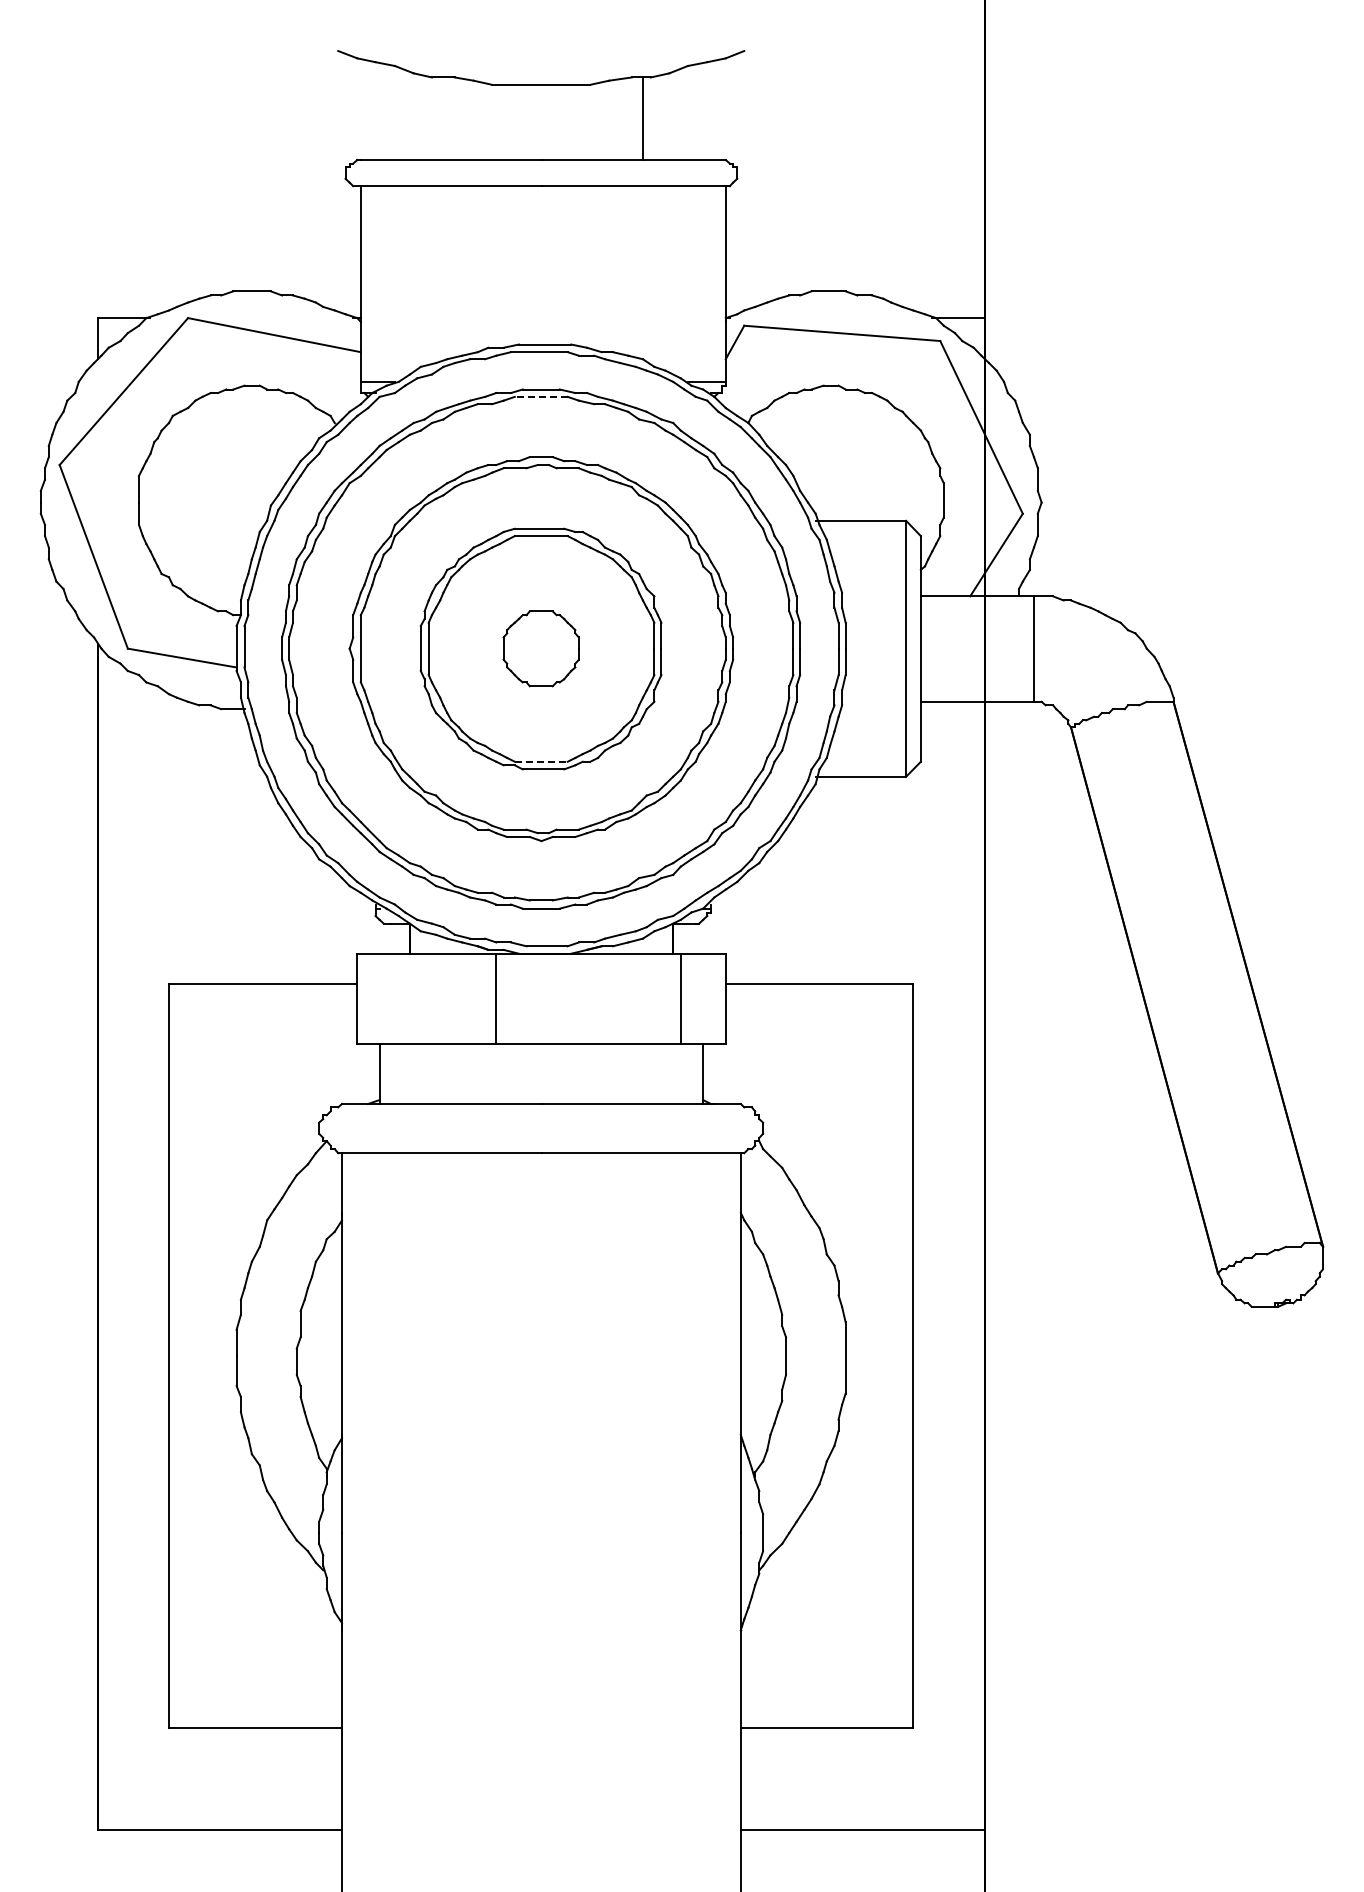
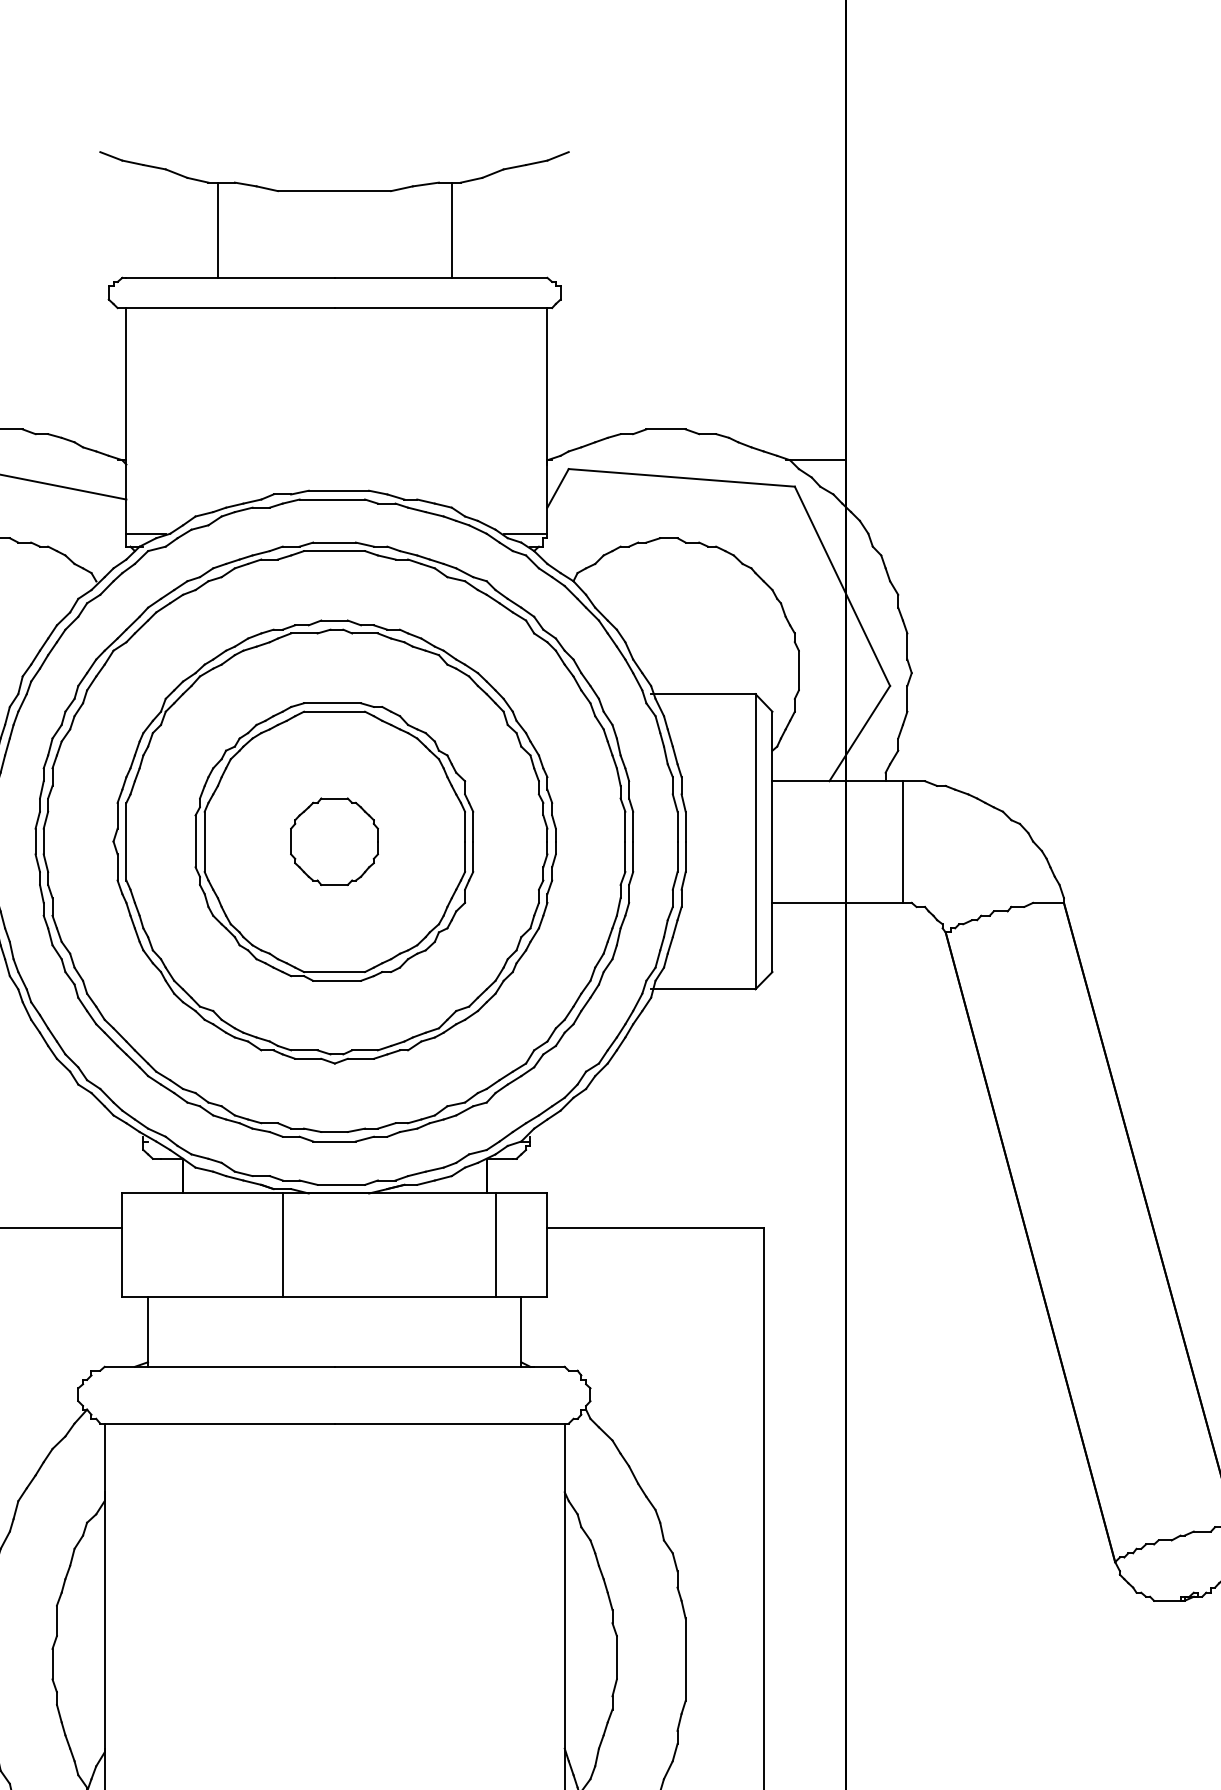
line: (440, 118) -> (218, 229), added
line: (540, 396) -> (333, 550), dashed -> solid
line: (541, 761) -> (334, 971), dashed -> solid

